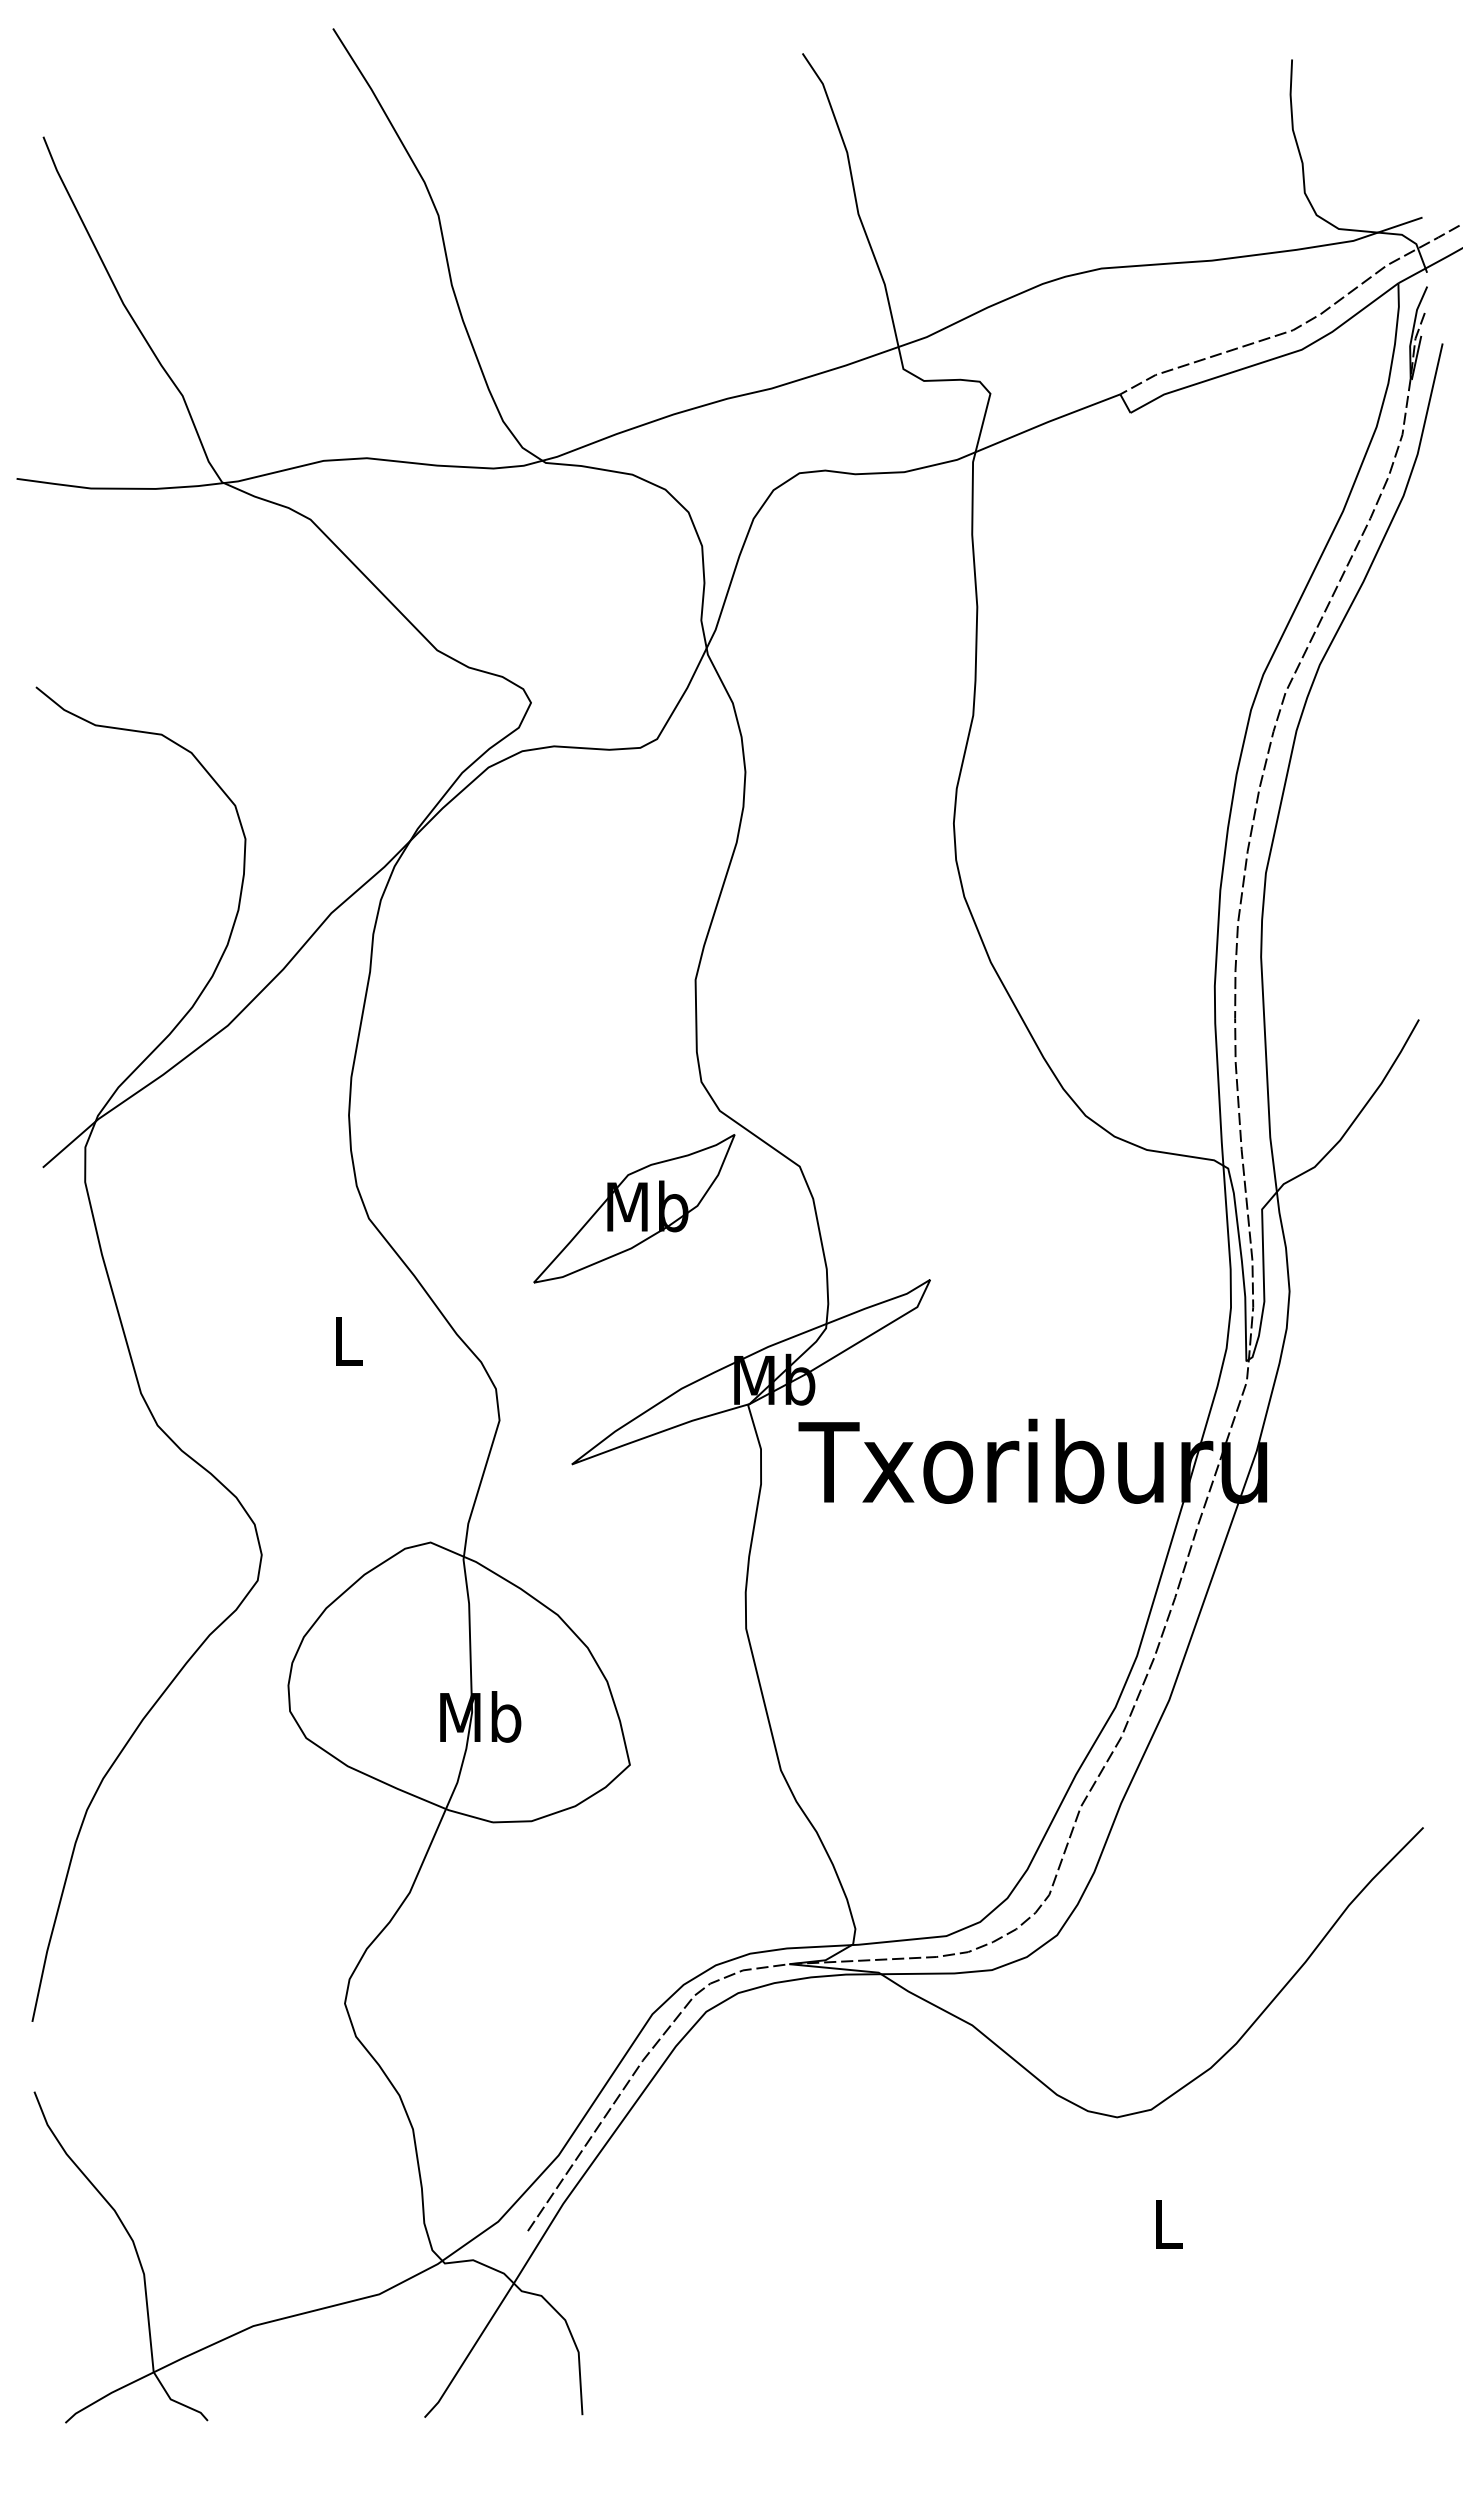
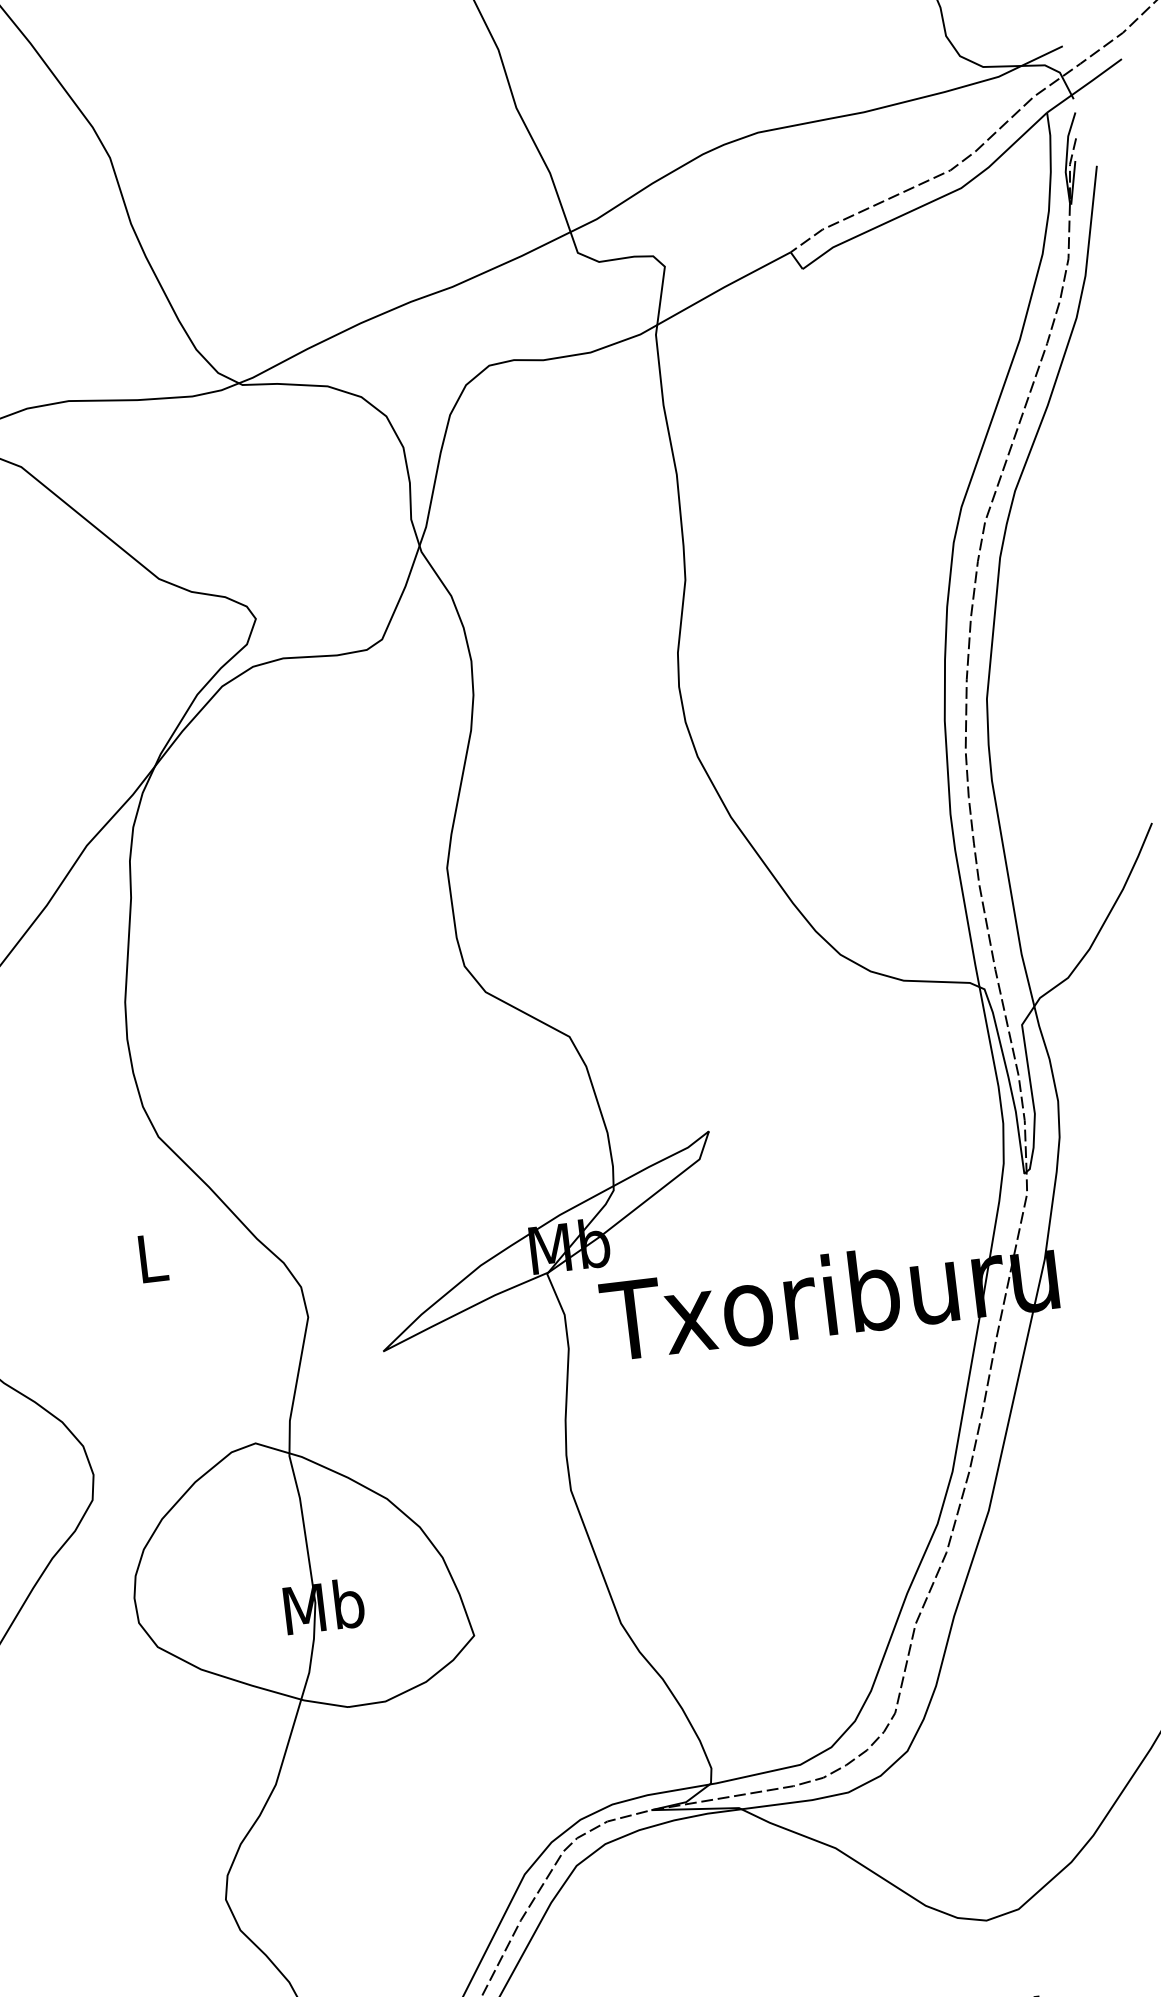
part: (634, 1208) -> (414, 1096), removed

